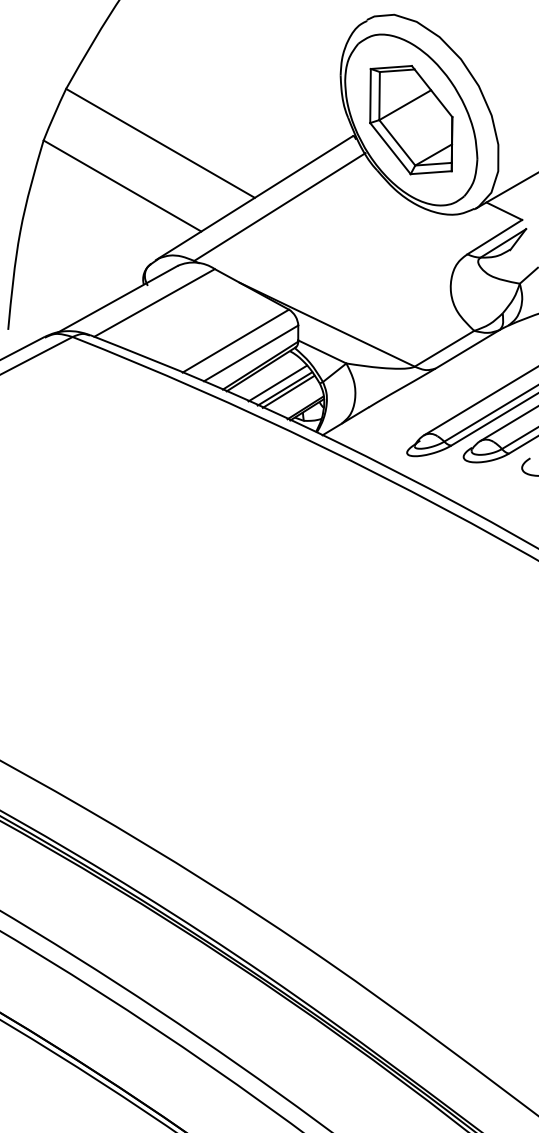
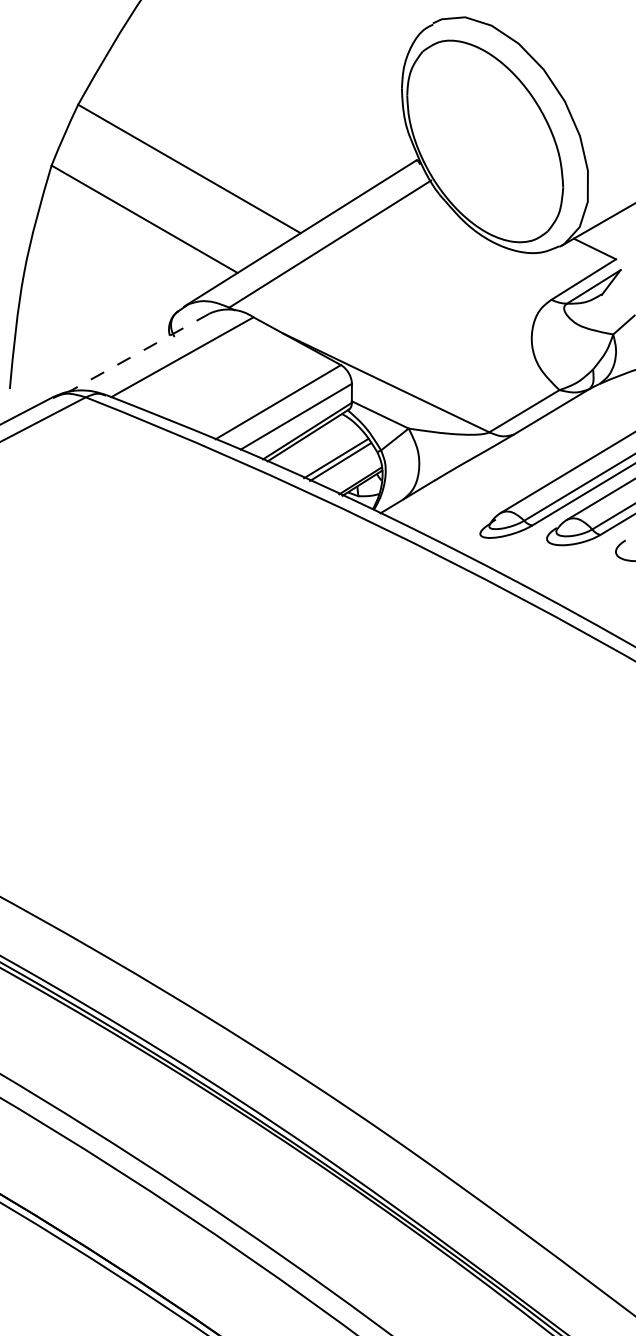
part: (410, 120) -> (484, 141), removed
line: (118, 298) -> (139, 352), solid -> dashed
line: (277, 383) -> (327, 452), removed

